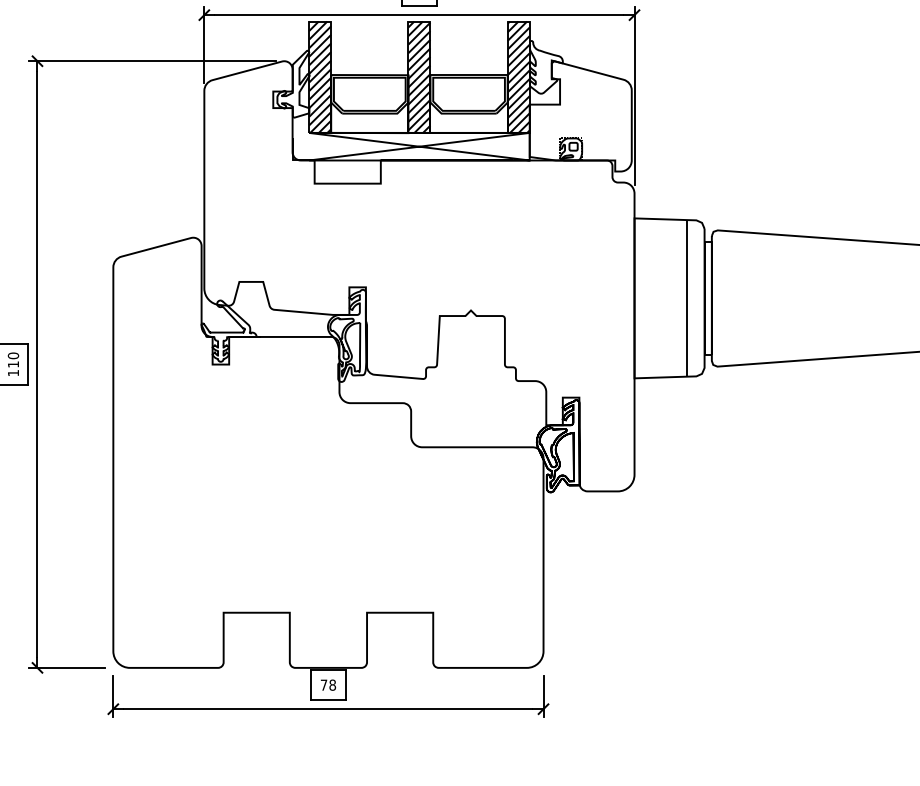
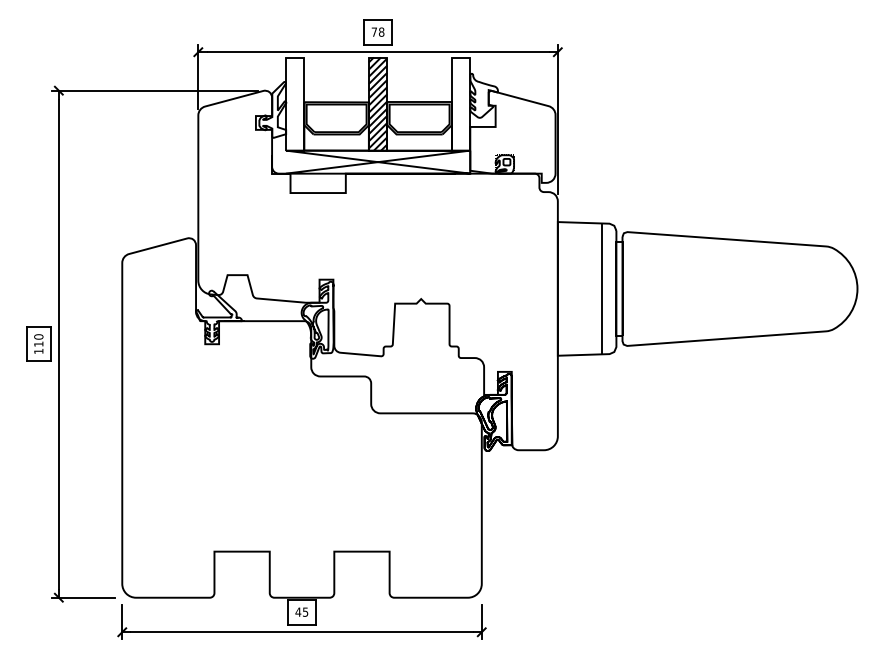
hatch: (319, 76) -> (294, 103), removed
hatch: (518, 76) -> (460, 103), removed
text: (327, 684) -> (301, 611), 78 -> 45

